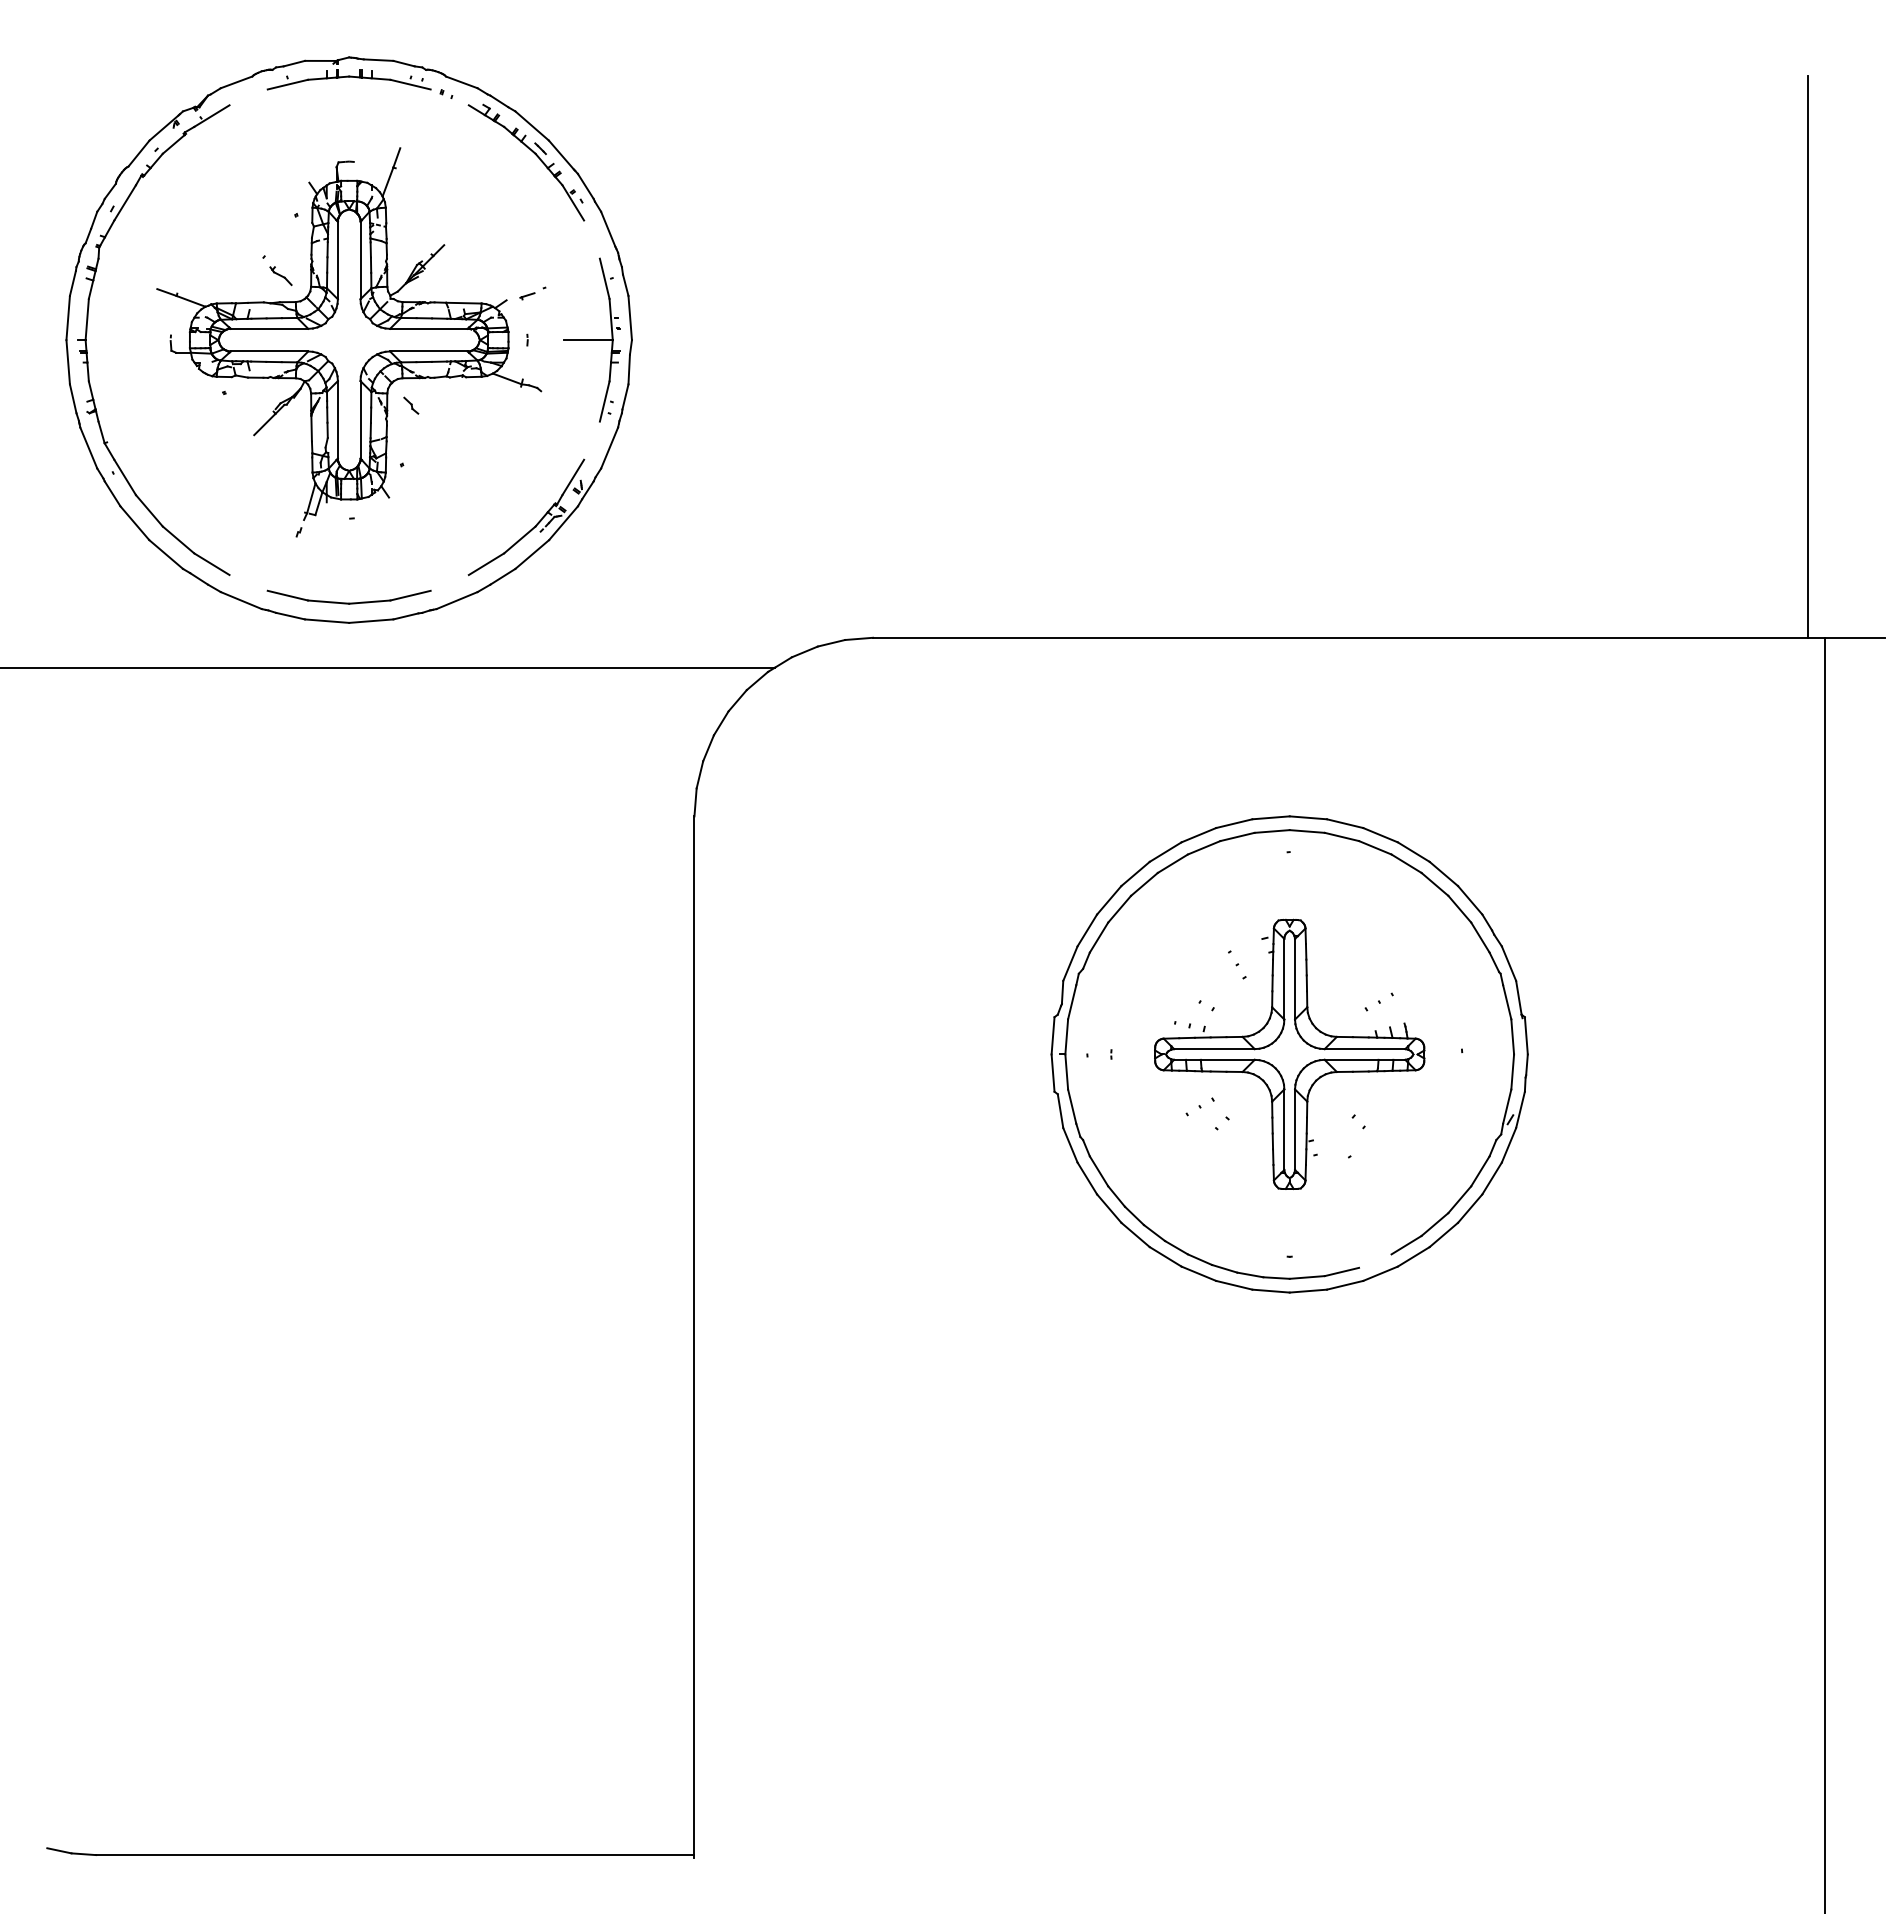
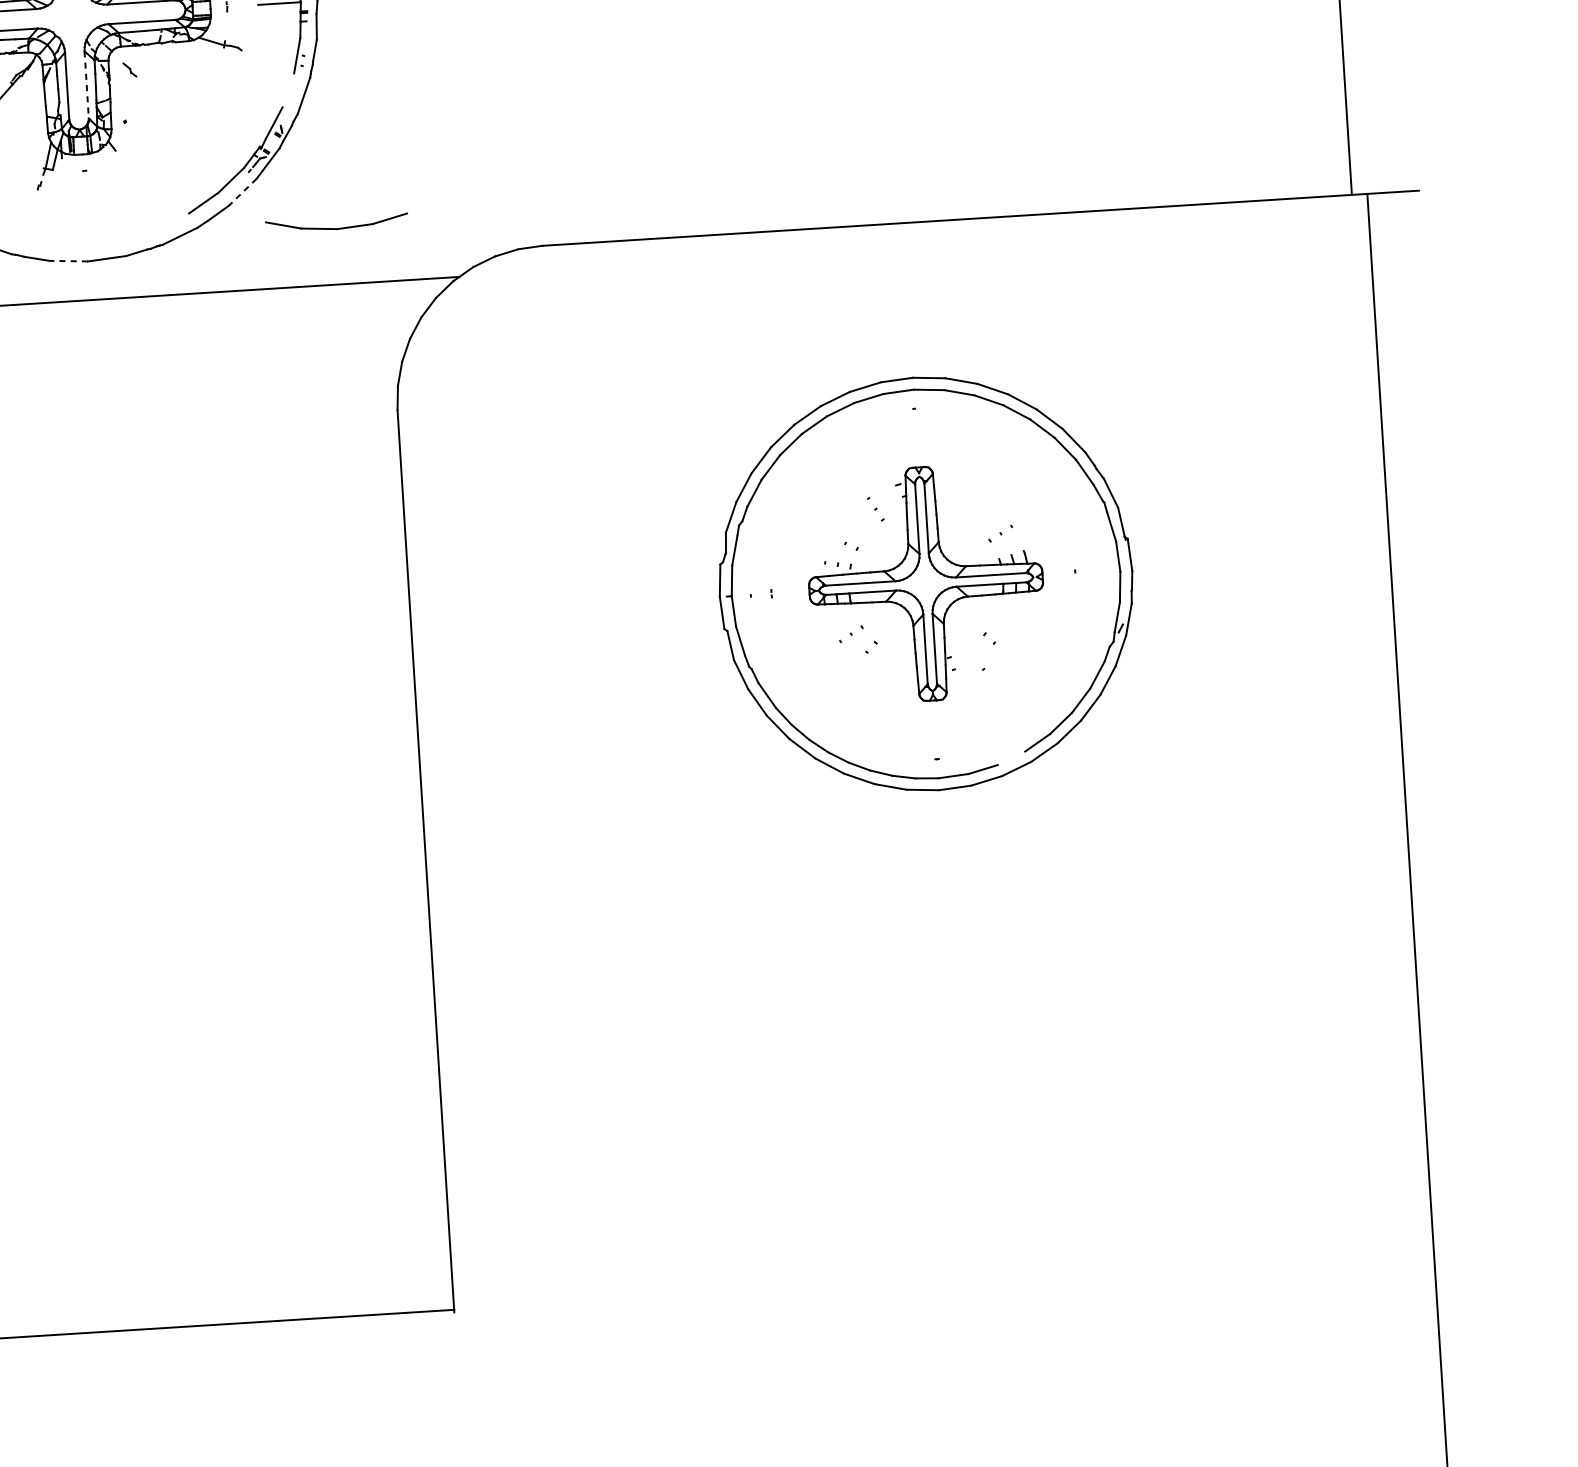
line: (360, 419) -> (86, 84), solid -> dashed
line: (531, 554) -> (242, 192), solid -> dashed
part: (348, 596) -> (336, 222), moved
line: (326, 621) -> (68, 261), solid -> dashed

